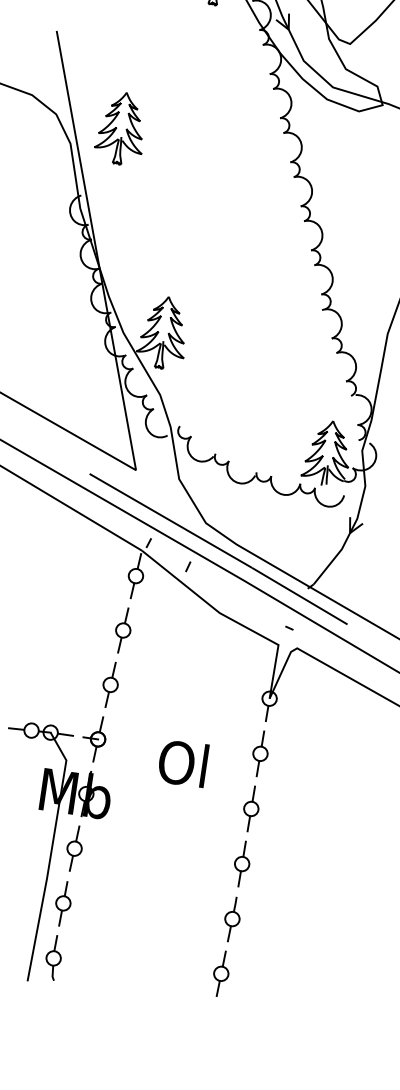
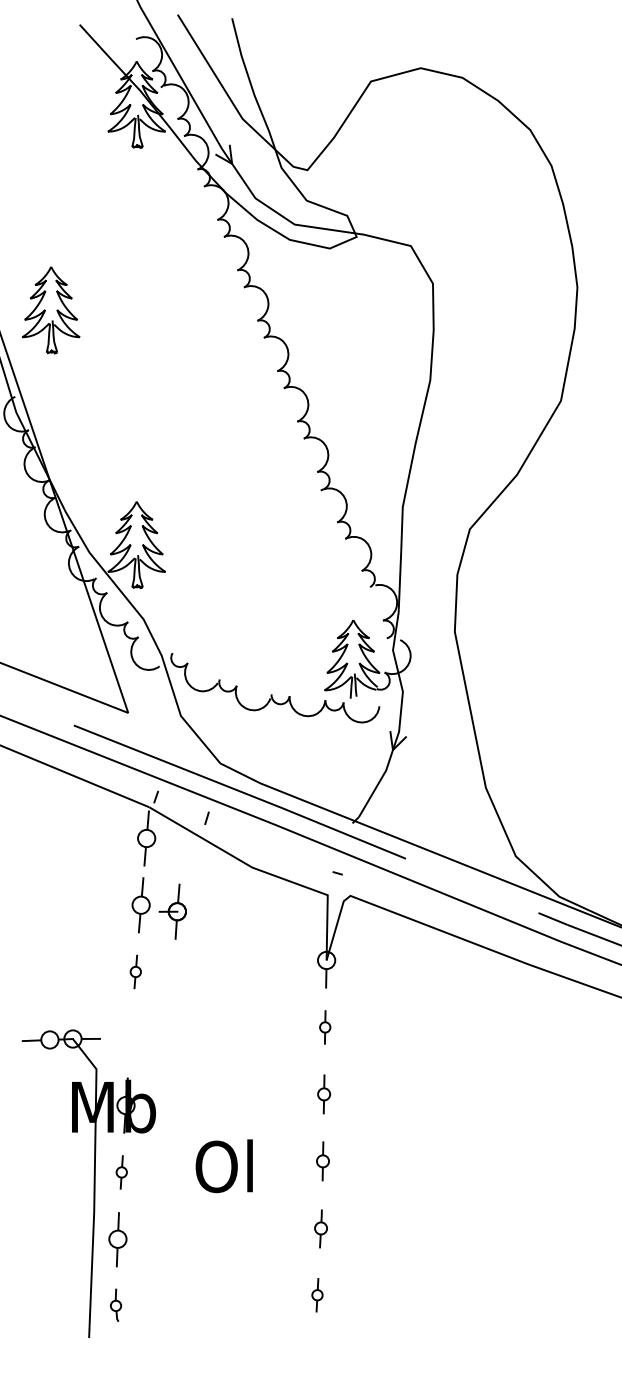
part: (110, 684) -> (135, 971), size x0.6
part: (94, 738) -> (172, 911), moved
part: (259, 753) -> (324, 1027), size x0.6
text: (182, 763) -> (223, 1166), moved
part: (250, 808) -> (323, 1094), size x0.7
part: (74, 848) -> (121, 1172), size x0.6
part: (241, 864) -> (322, 1161), size x0.7
part: (231, 919) -> (320, 1228), size x0.7
part: (53, 957) -> (115, 1305), size x0.6
part: (221, 974) -> (317, 1295), size x0.6

